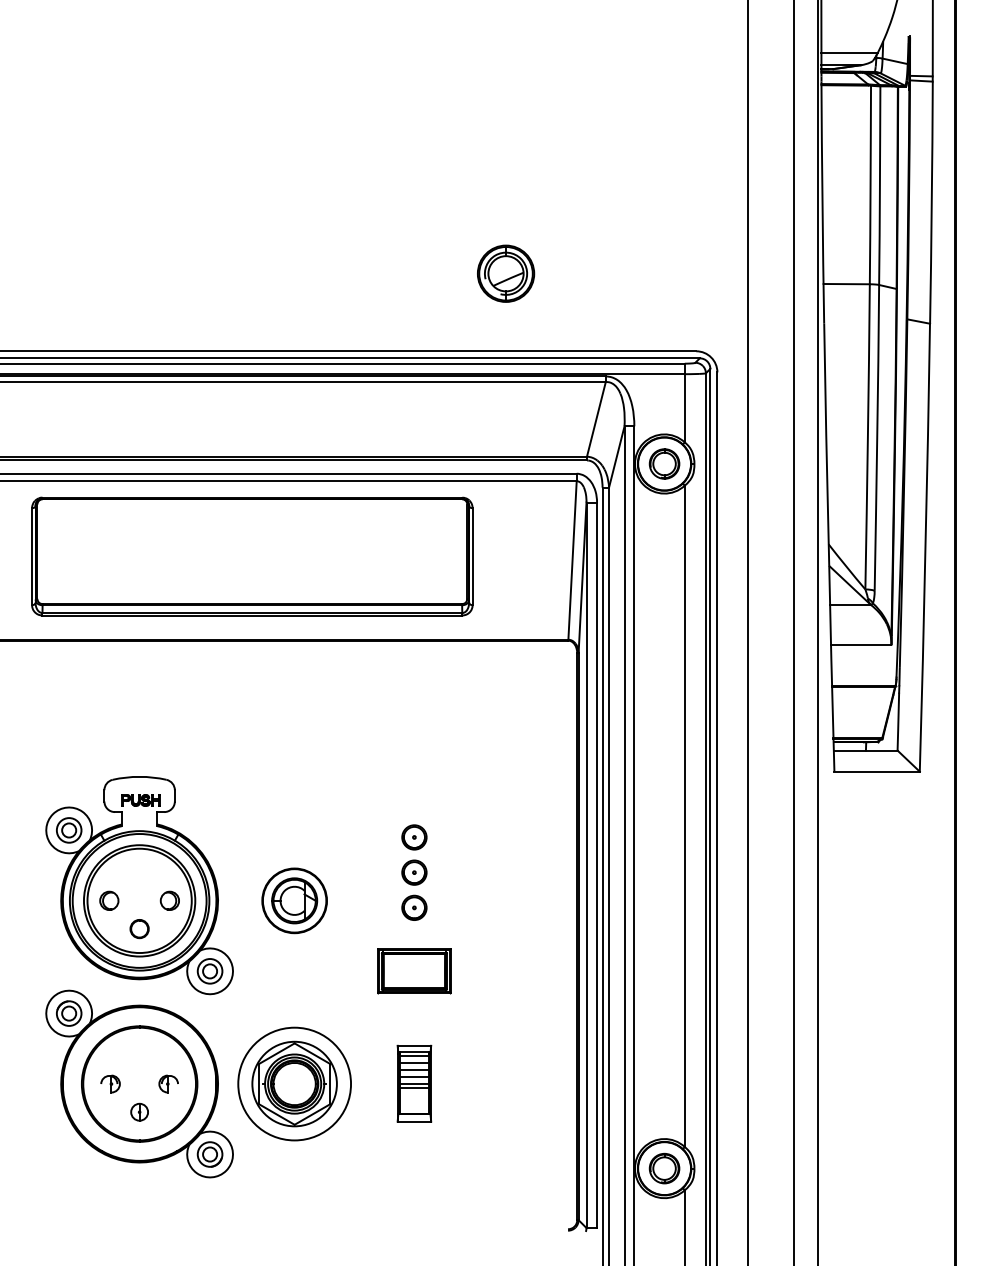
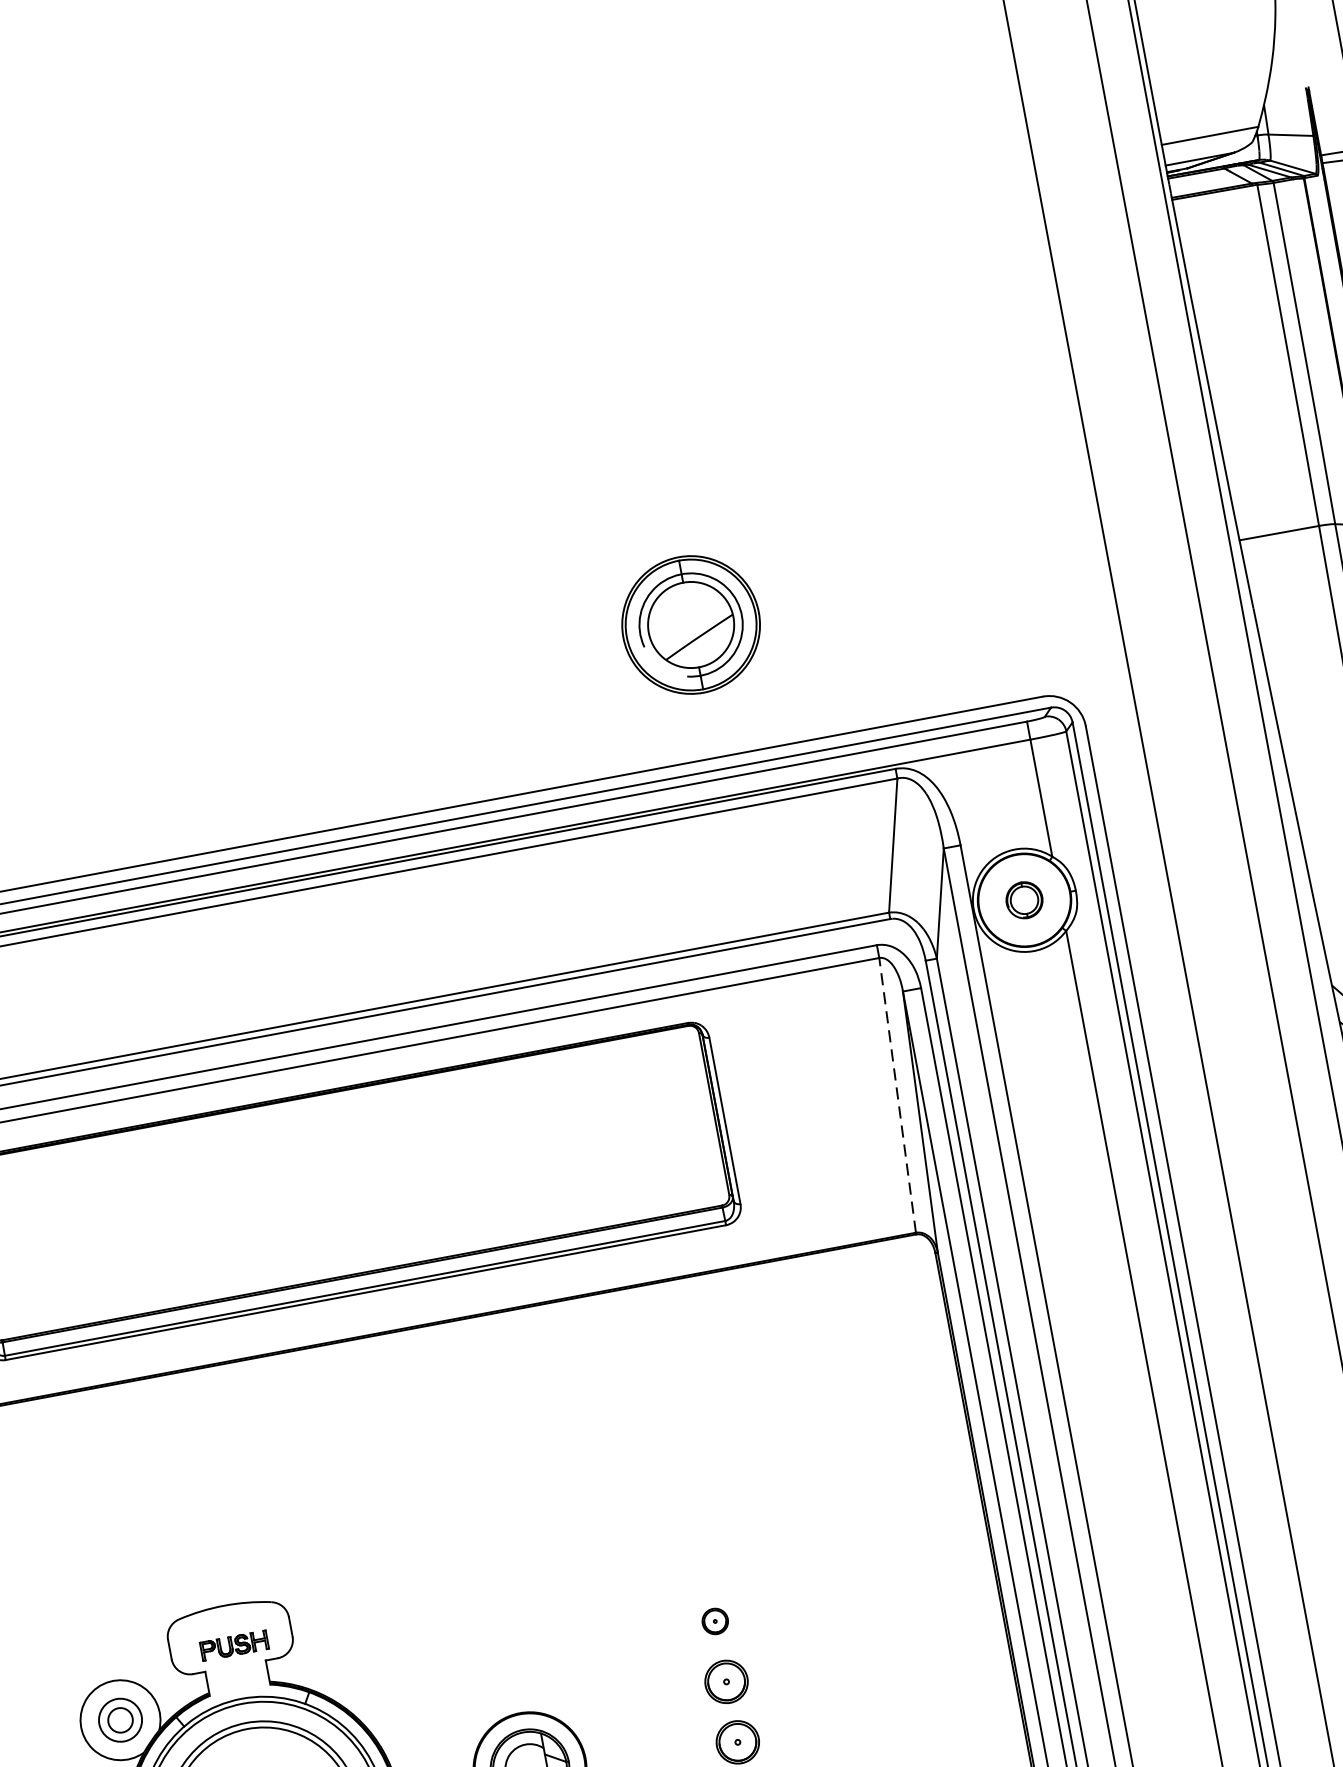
part: (506, 273) -> (692, 624), size x1.4
part: (664, 463) -> (1024, 899), size x0.7
line: (572, 559) -> (897, 1093), solid -> dashed
part: (414, 837) -> (715, 1621), size x0.6

